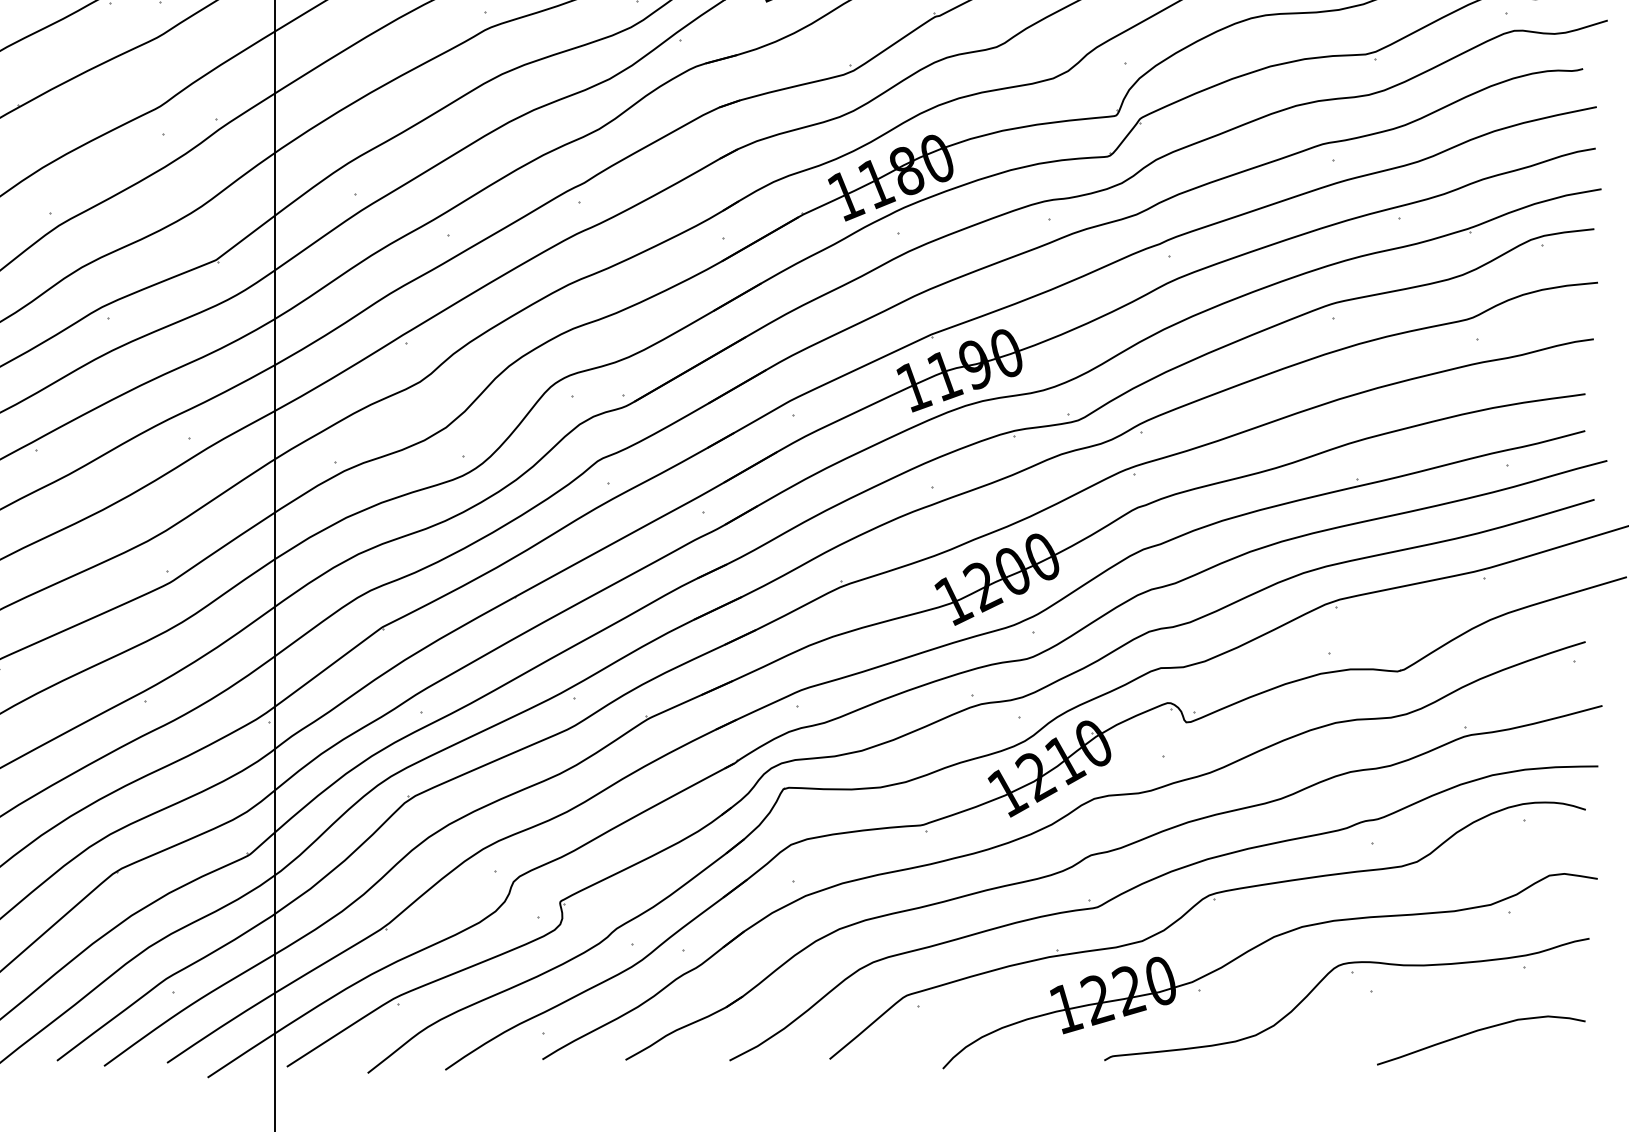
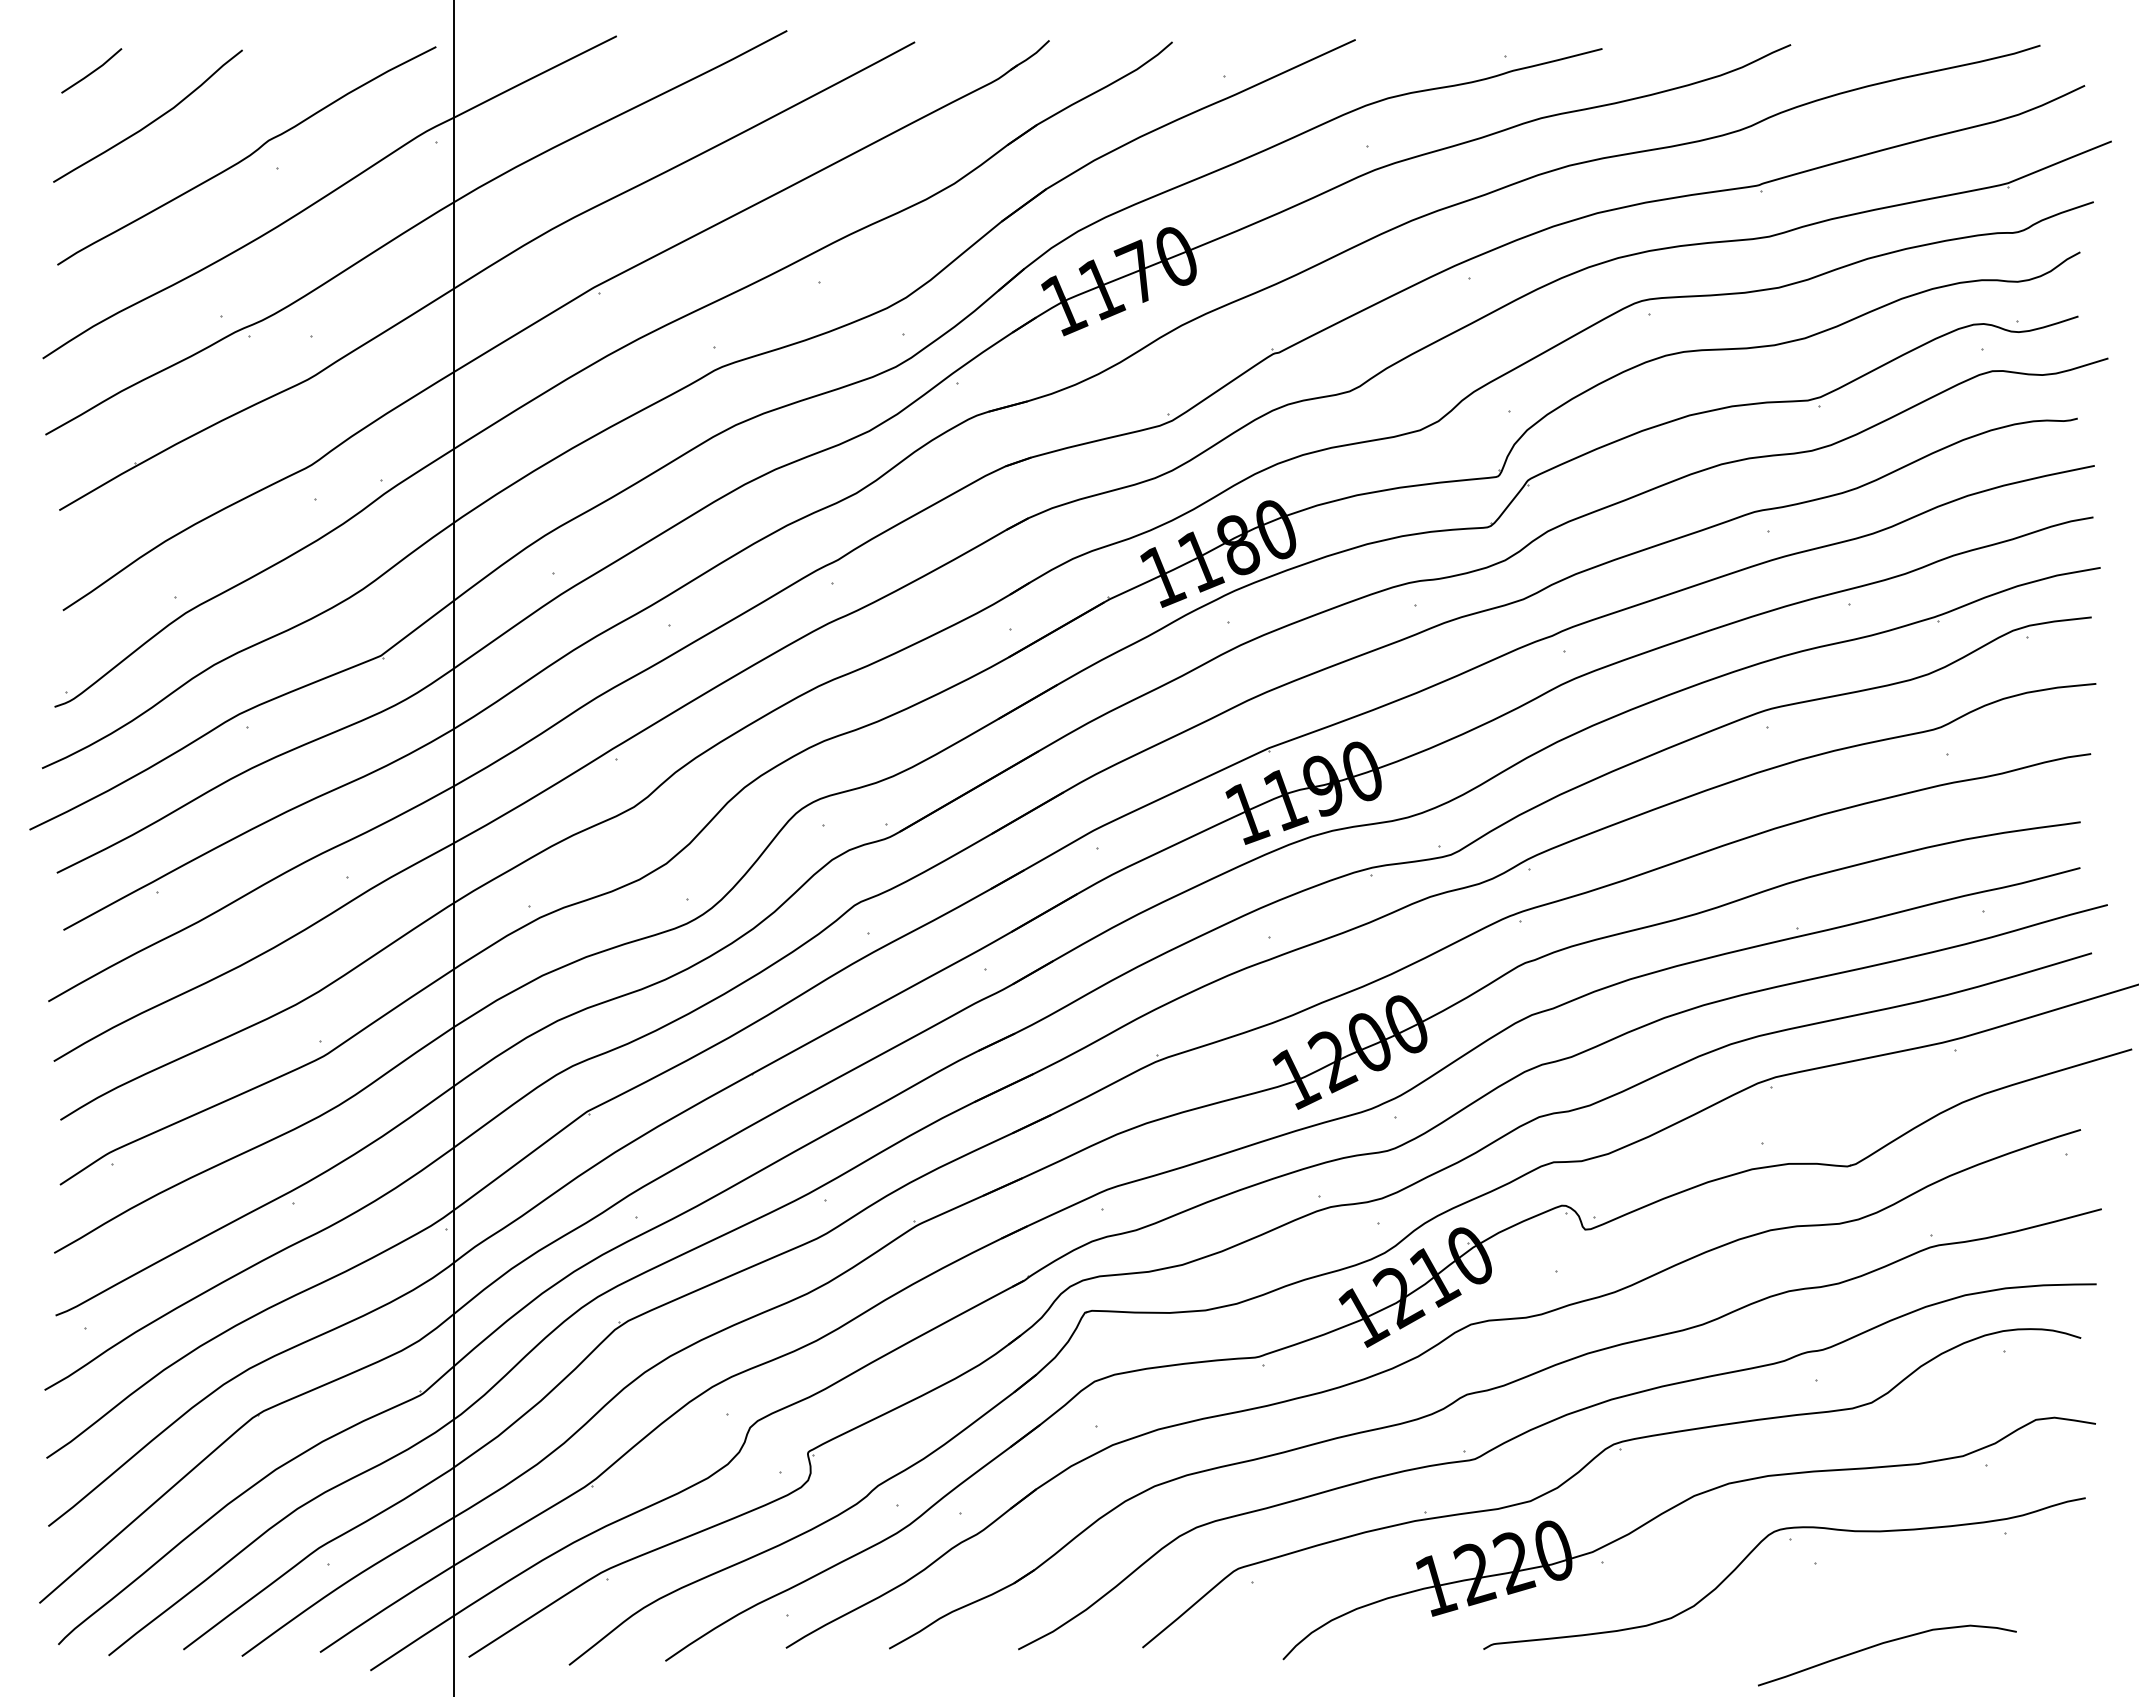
curve: (1480, 1030) -> (1886, 1643), moved

